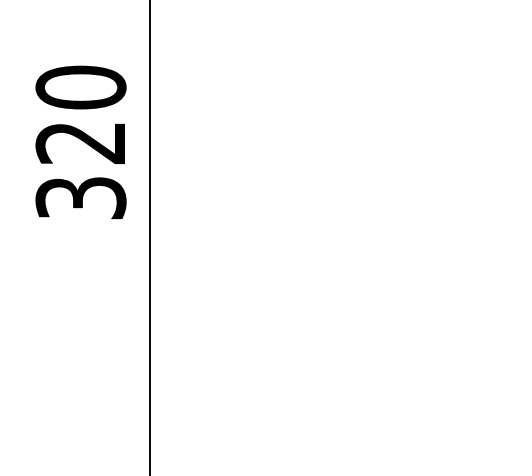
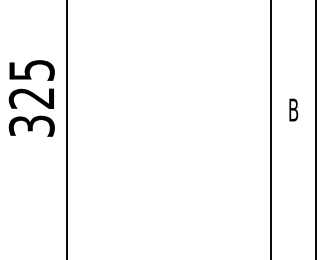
text: (80, 88) -> (31, 70), 320 -> 325

